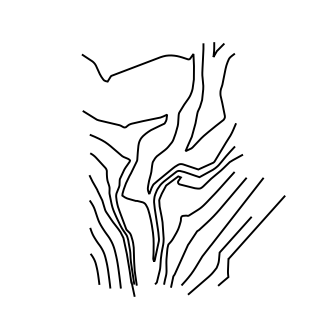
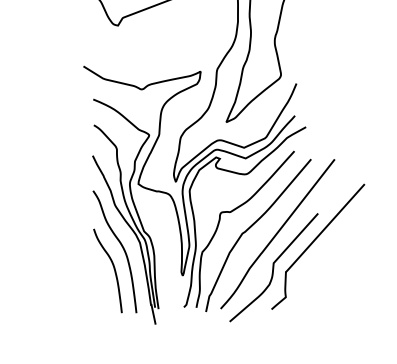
curve: (95, 267) -> (101, 283), removed

